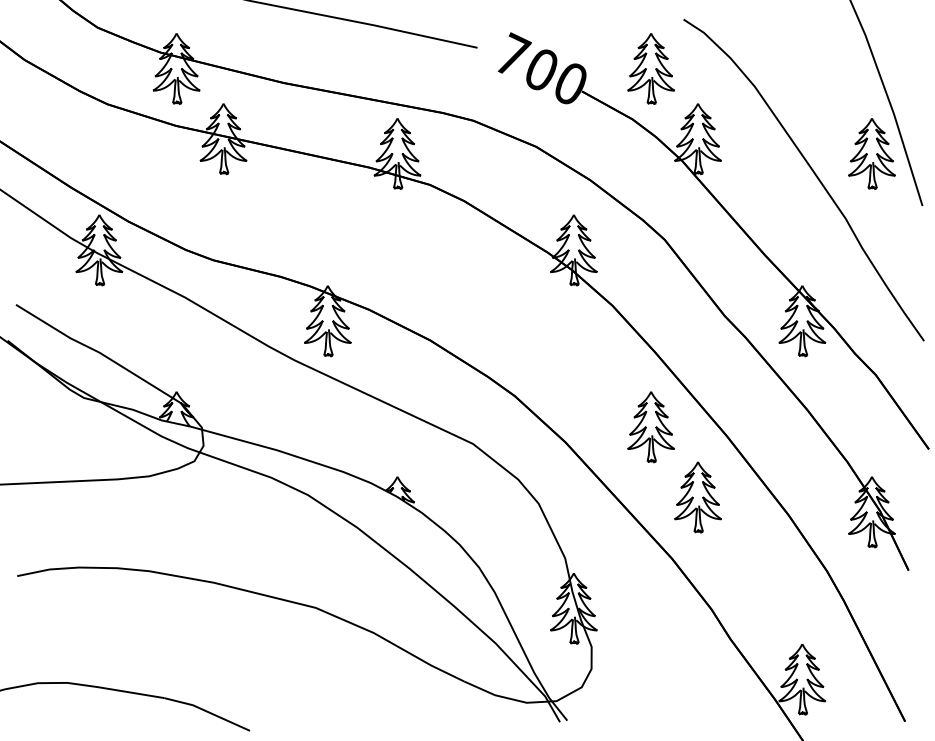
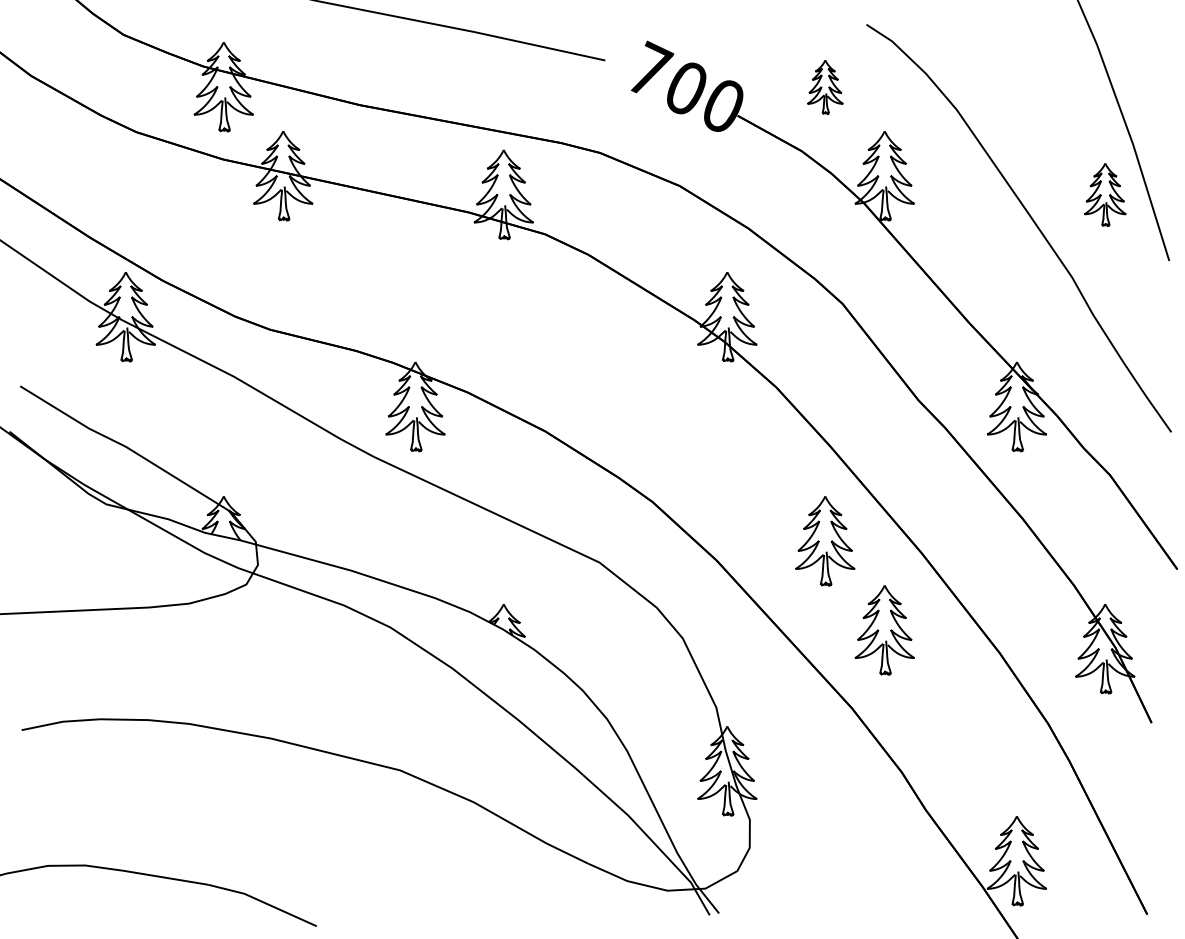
part: (651, 69) -> (825, 87), size x0.6
part: (872, 153) -> (1105, 194), size x0.7

